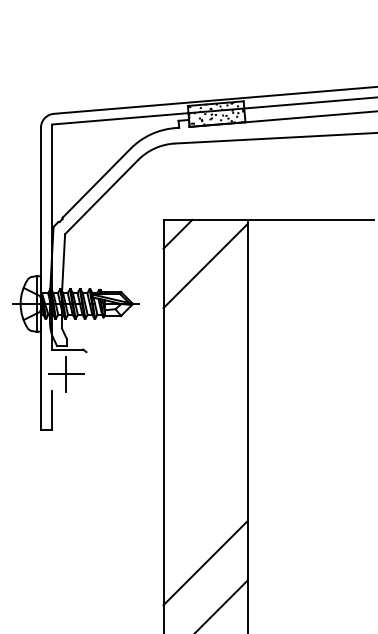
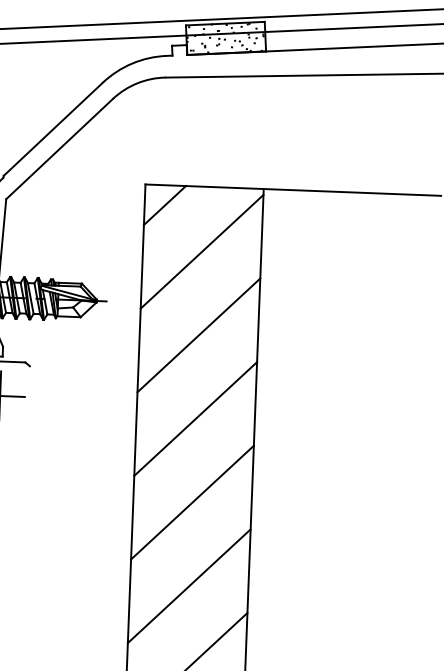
line: (205, 325) -> (198, 335), added
line: (205, 384) -> (195, 418), added
line: (205, 444) -> (192, 502), added
line: (205, 503) -> (189, 585), added

